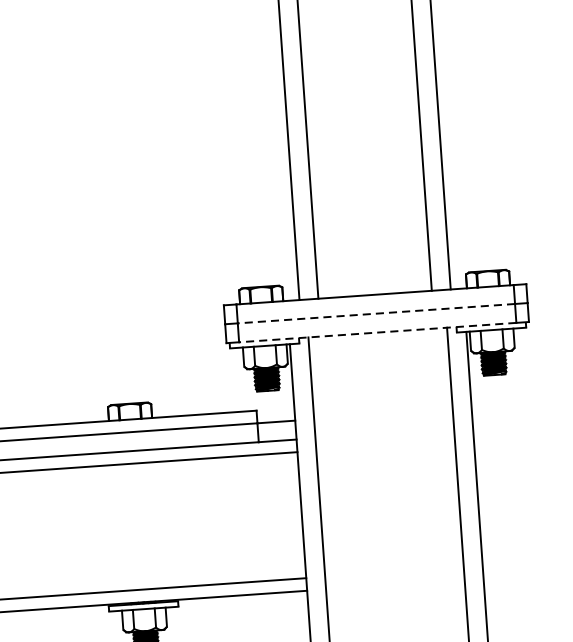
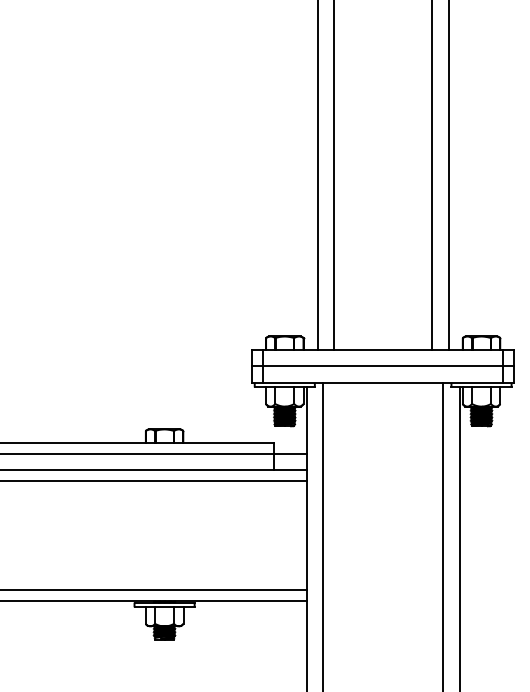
line: (375, 313) -> (382, 366), dashed -> solid
line: (376, 332) -> (382, 382), dashed -> solid

